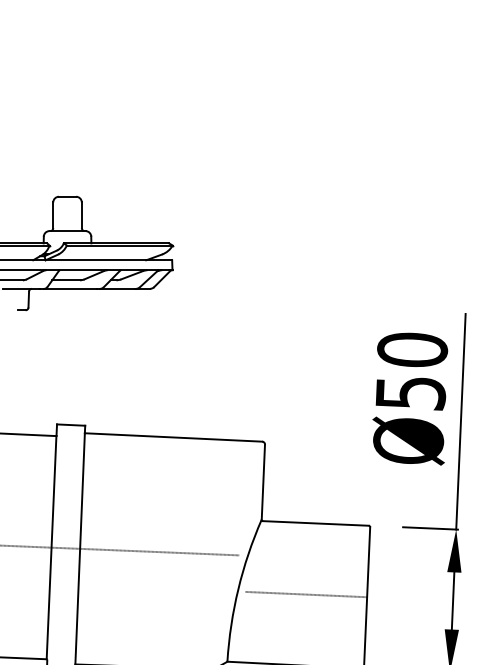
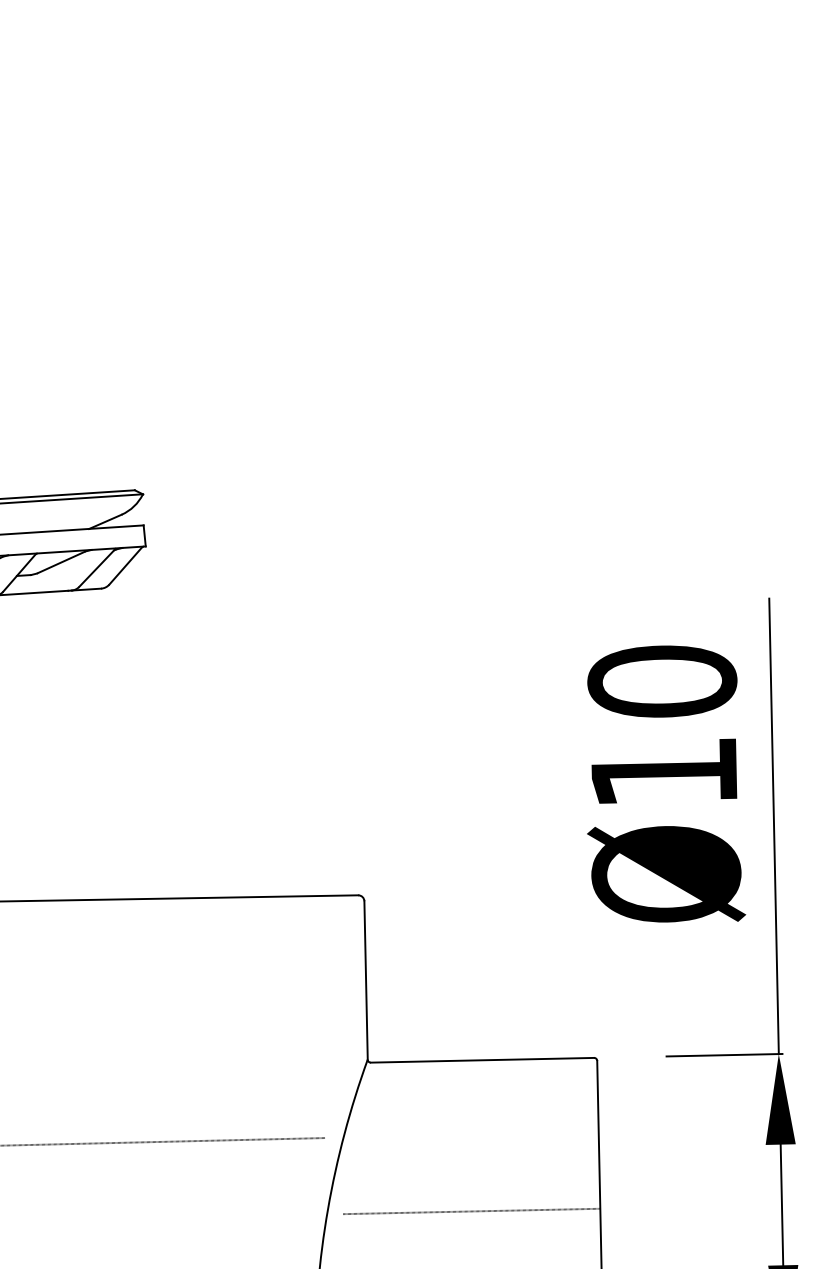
text: (410, 393) -> (663, 773), Ø50 -> Ø10

